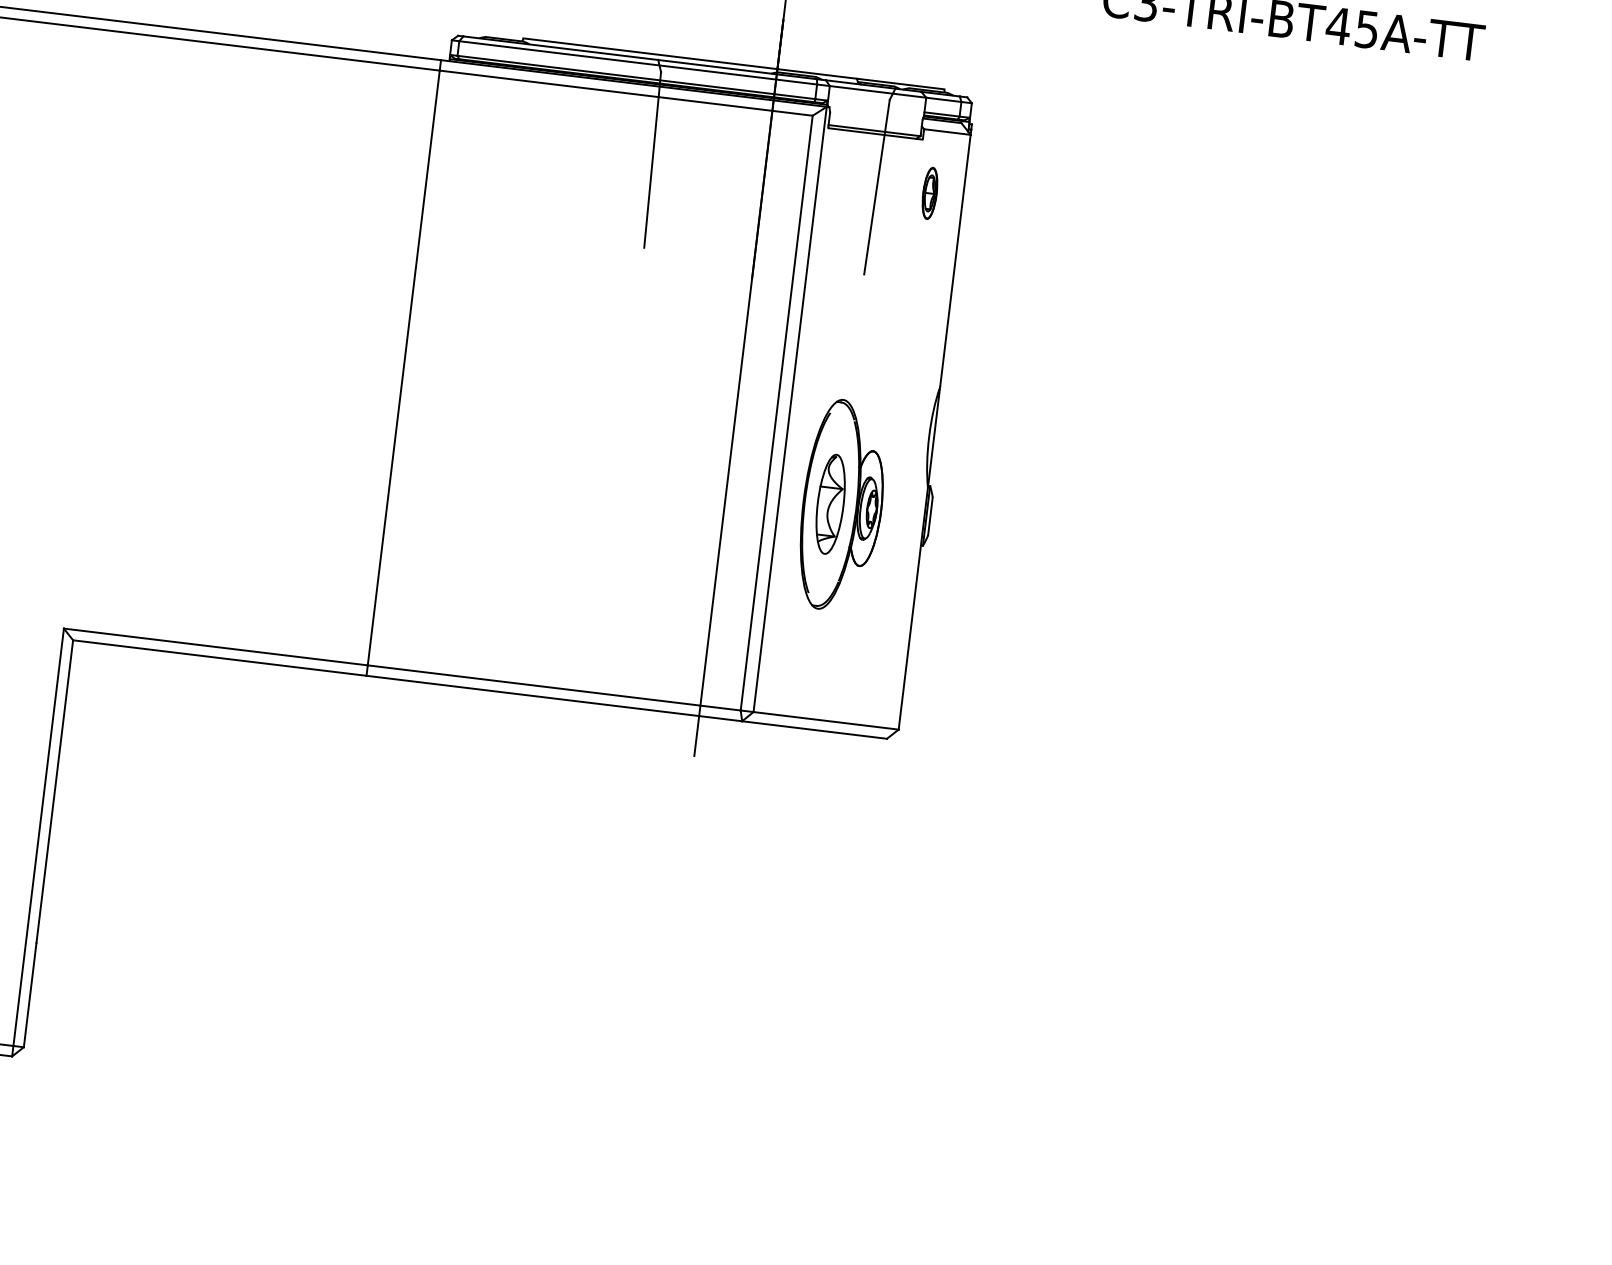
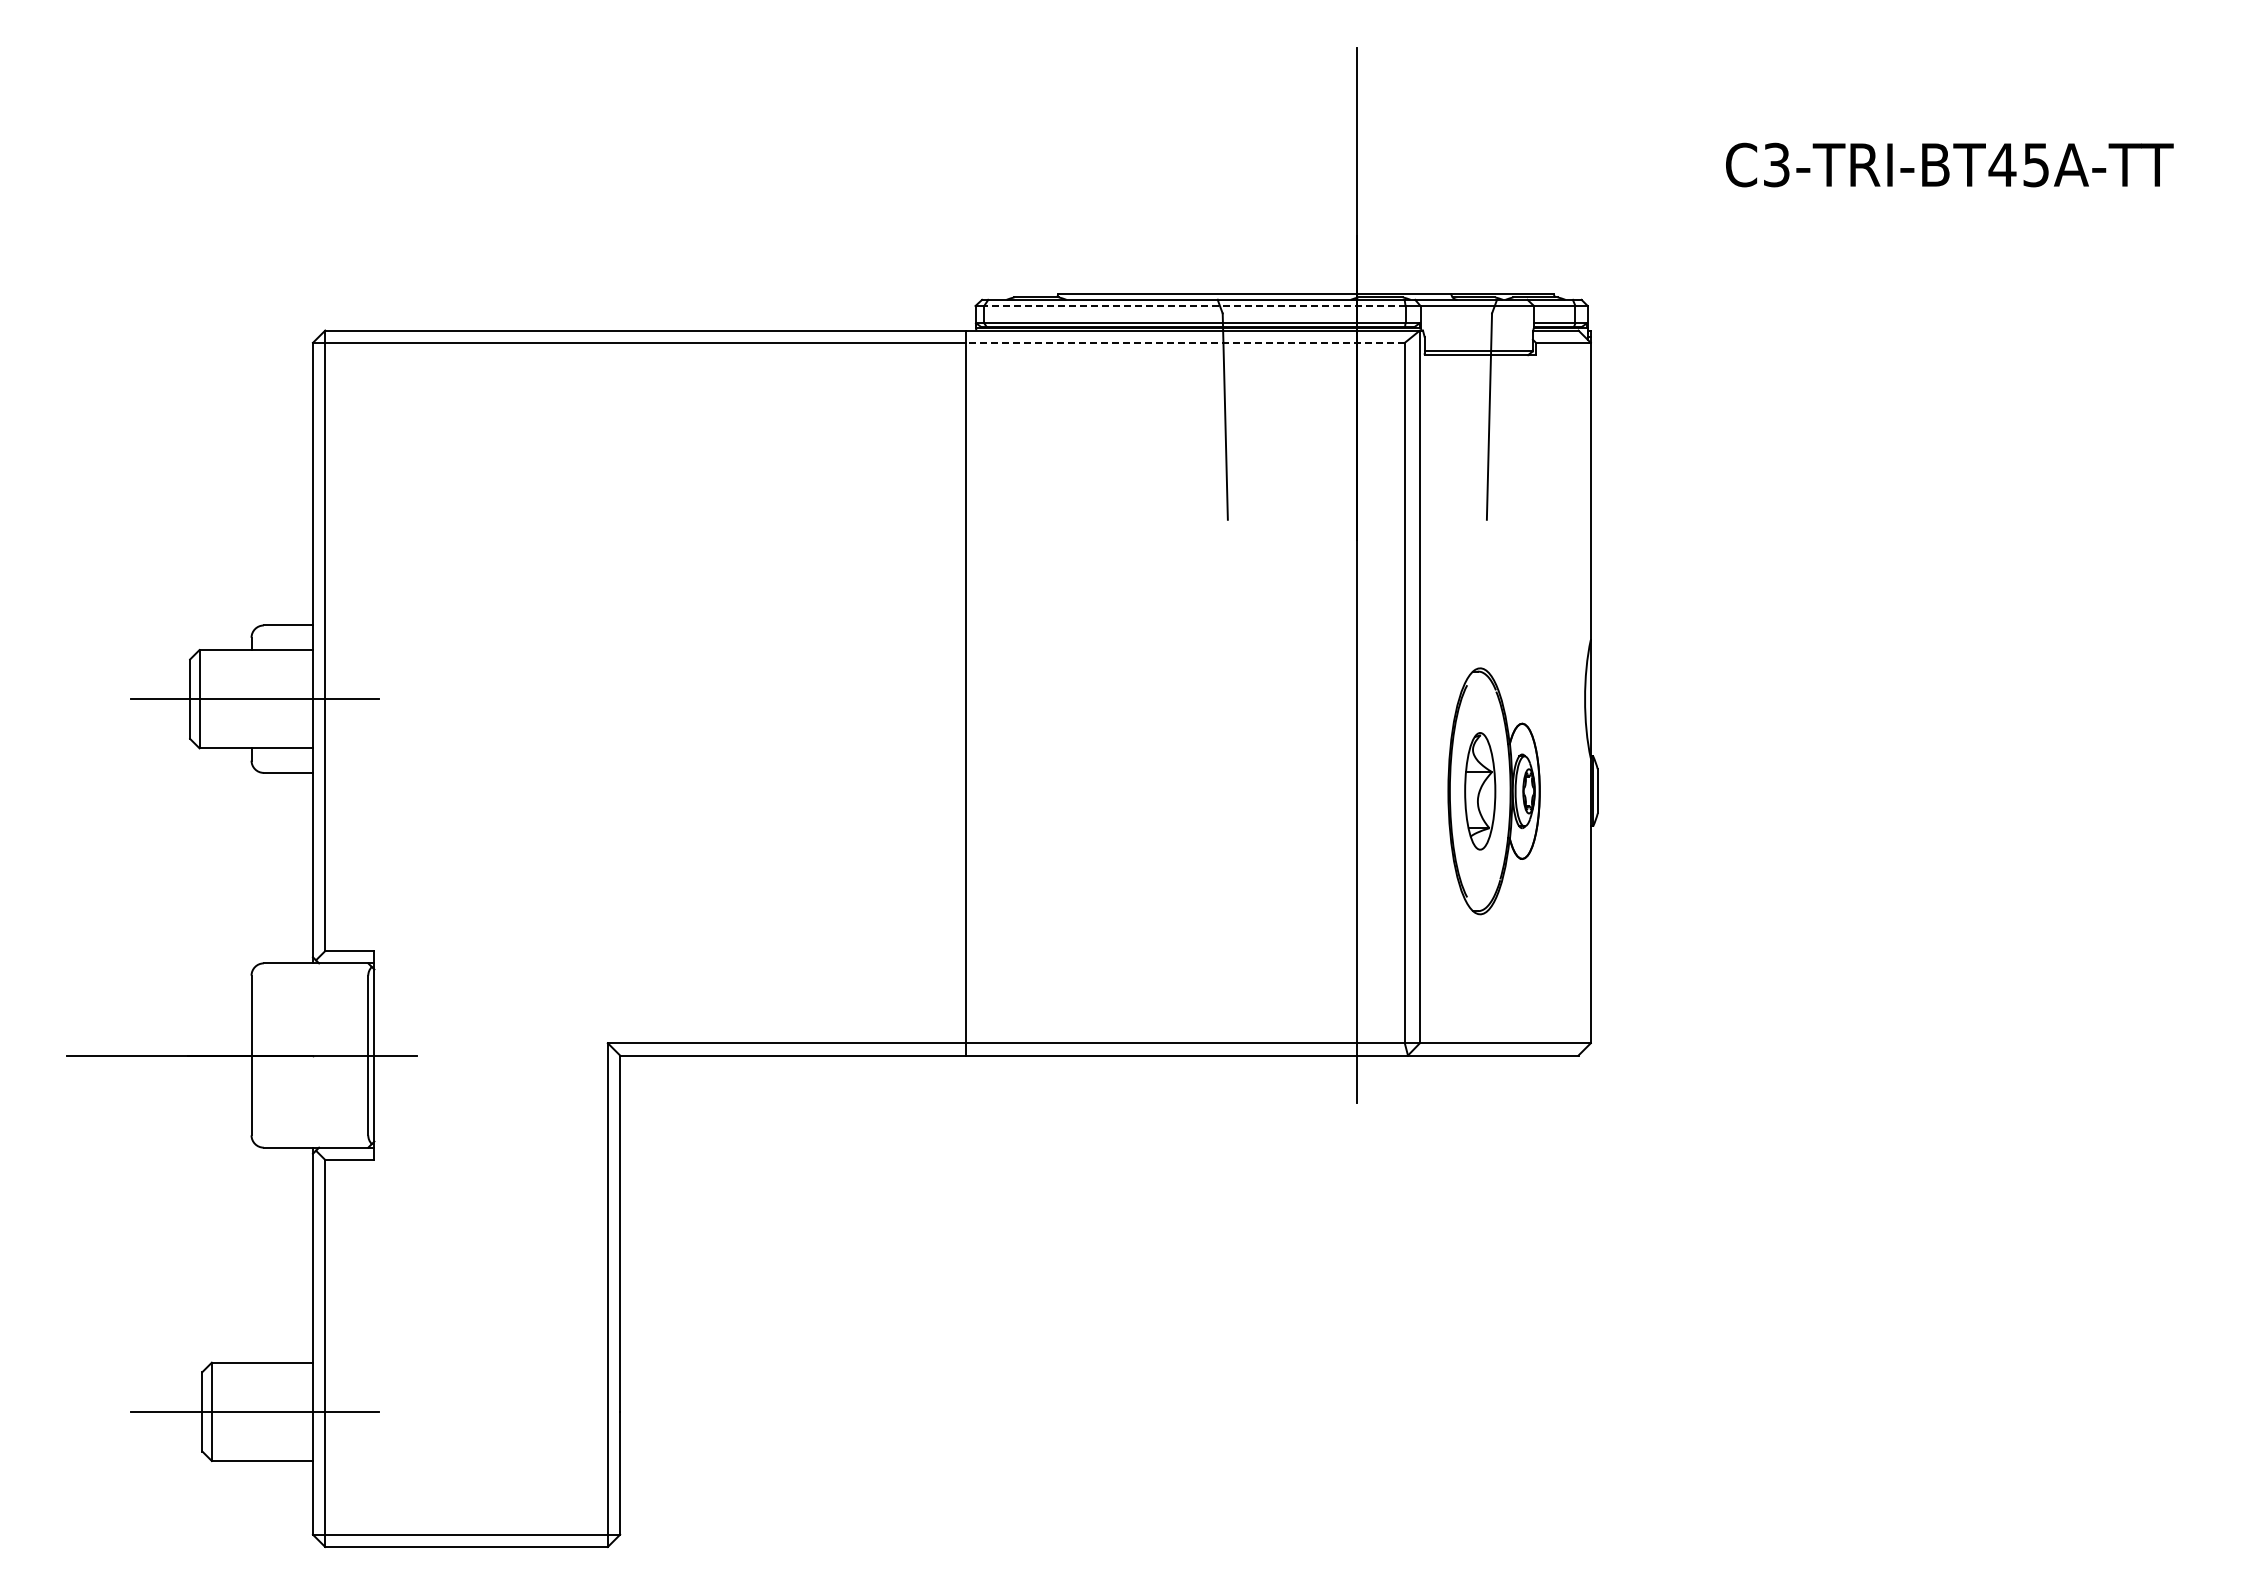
line: (637, 63) -> (1194, 306), solid -> dashed
line: (626, 92) -> (1185, 342), solid -> dashed
part: (929, 193) -> (1551, 416), removed

